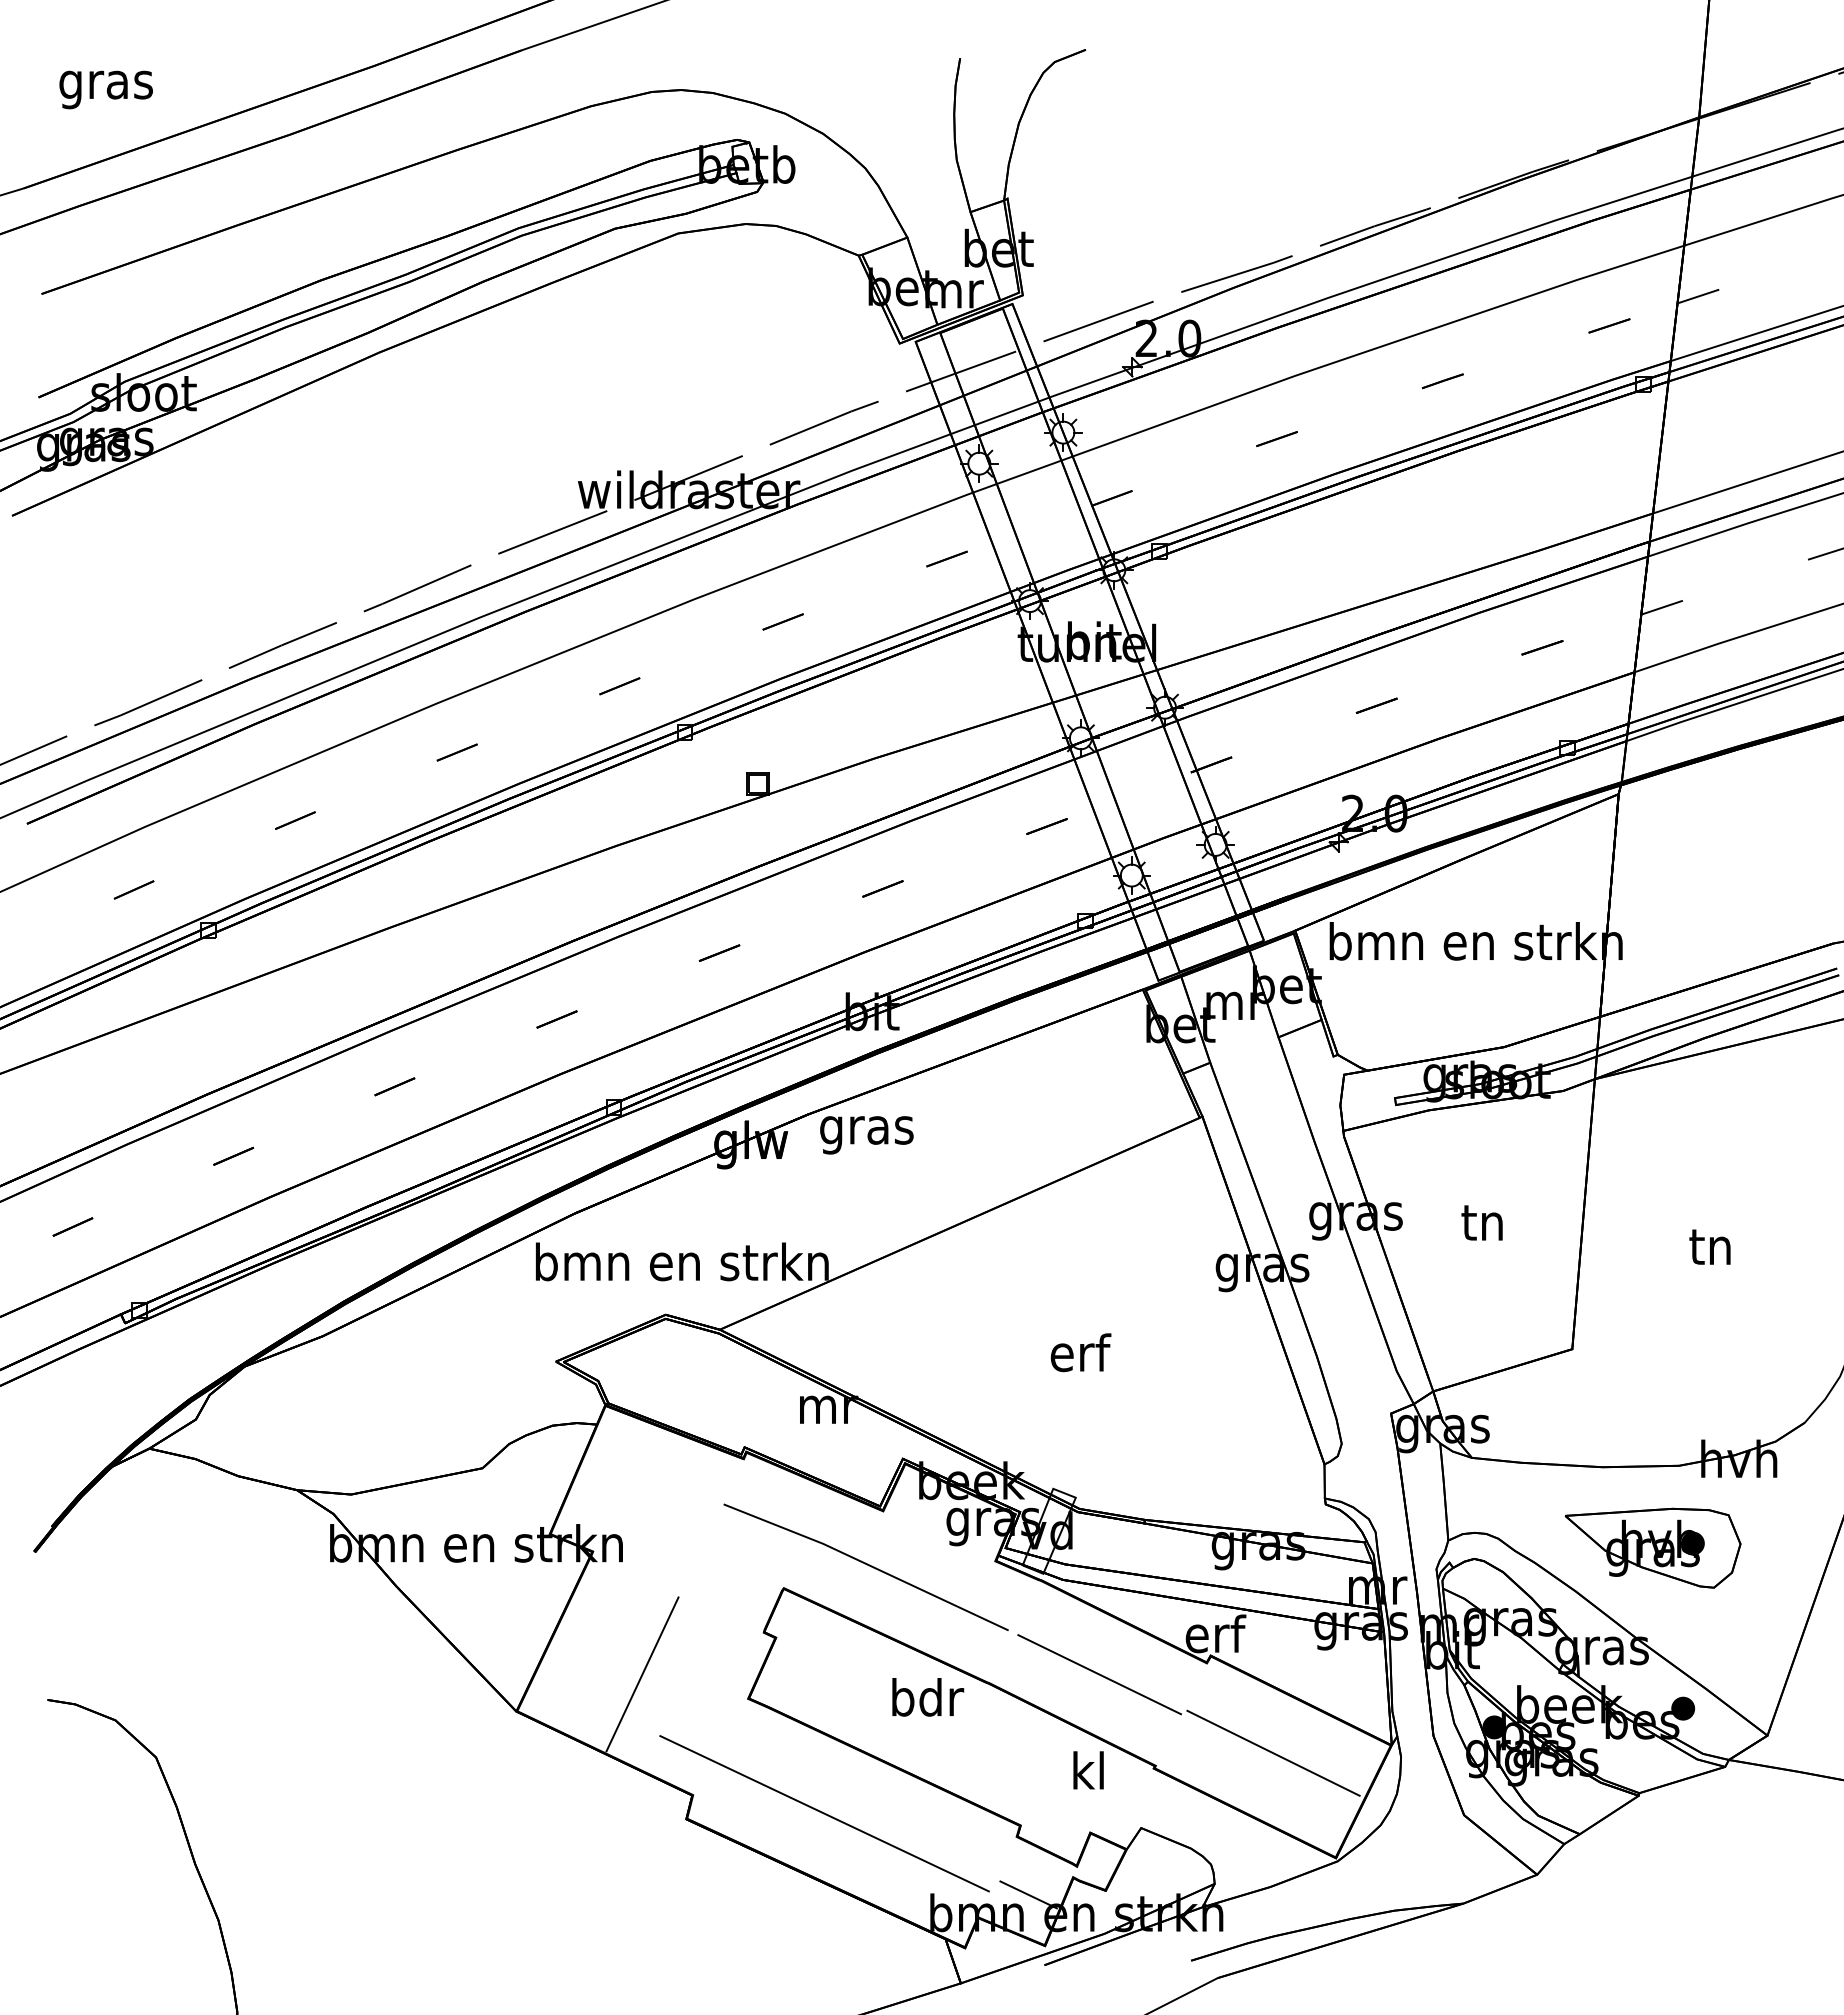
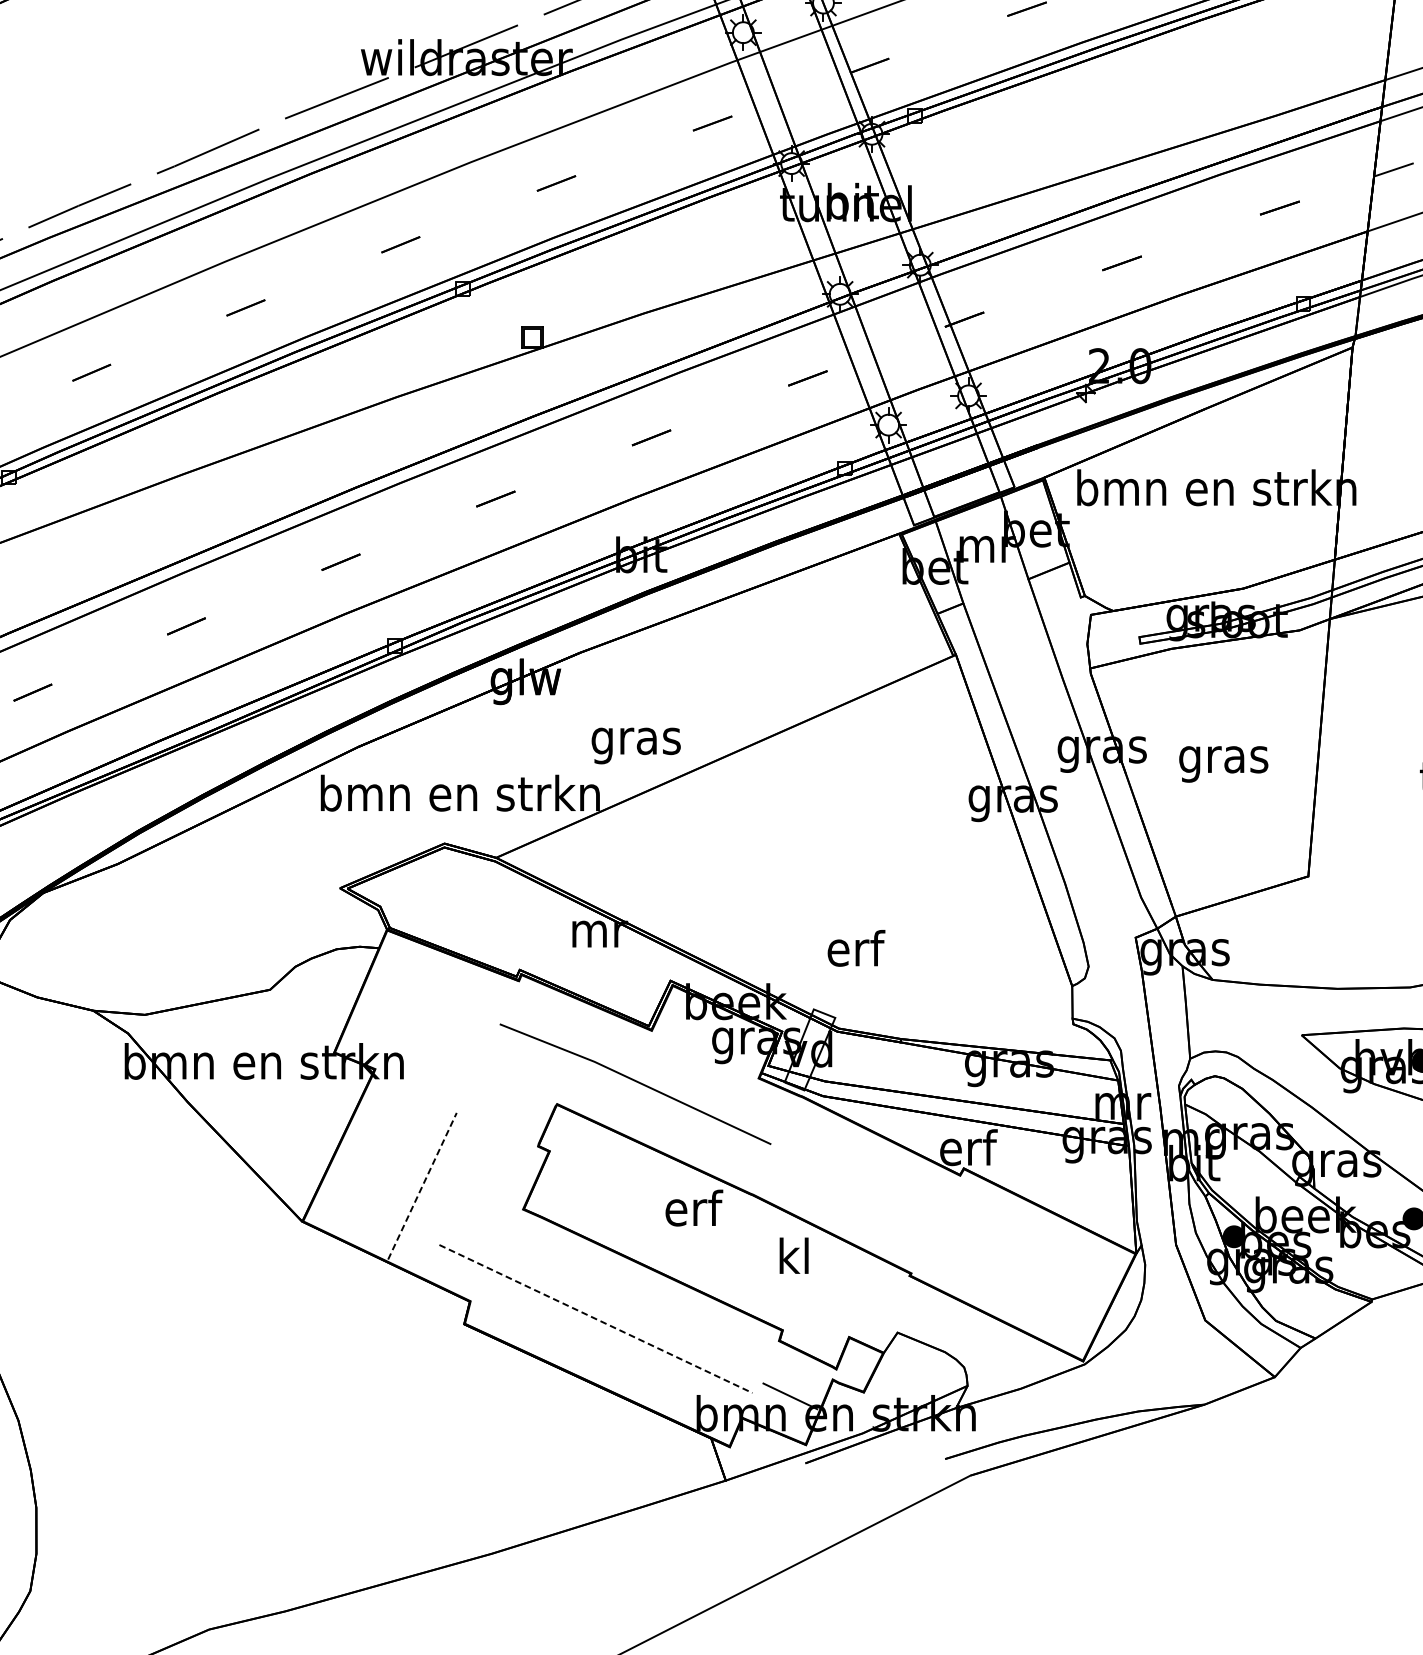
text: (866, 1135) -> (635, 746), moved
text: (1483, 1227) -> (1223, 760), tn -> gras
text: (1080, 1352) -> (855, 948), moved
line: (642, 1674) -> (422, 1186), solid -> dashed
line: (1099, 1674) -> (857, 1186), removed
text: (928, 1697) -> (694, 1208), bdr -> erf
line: (1273, 1752) -> (1023, 1260), removed
text: (1088, 1770) -> (794, 1255), moved
line: (824, 1813) -> (595, 1318), solid -> dashed

